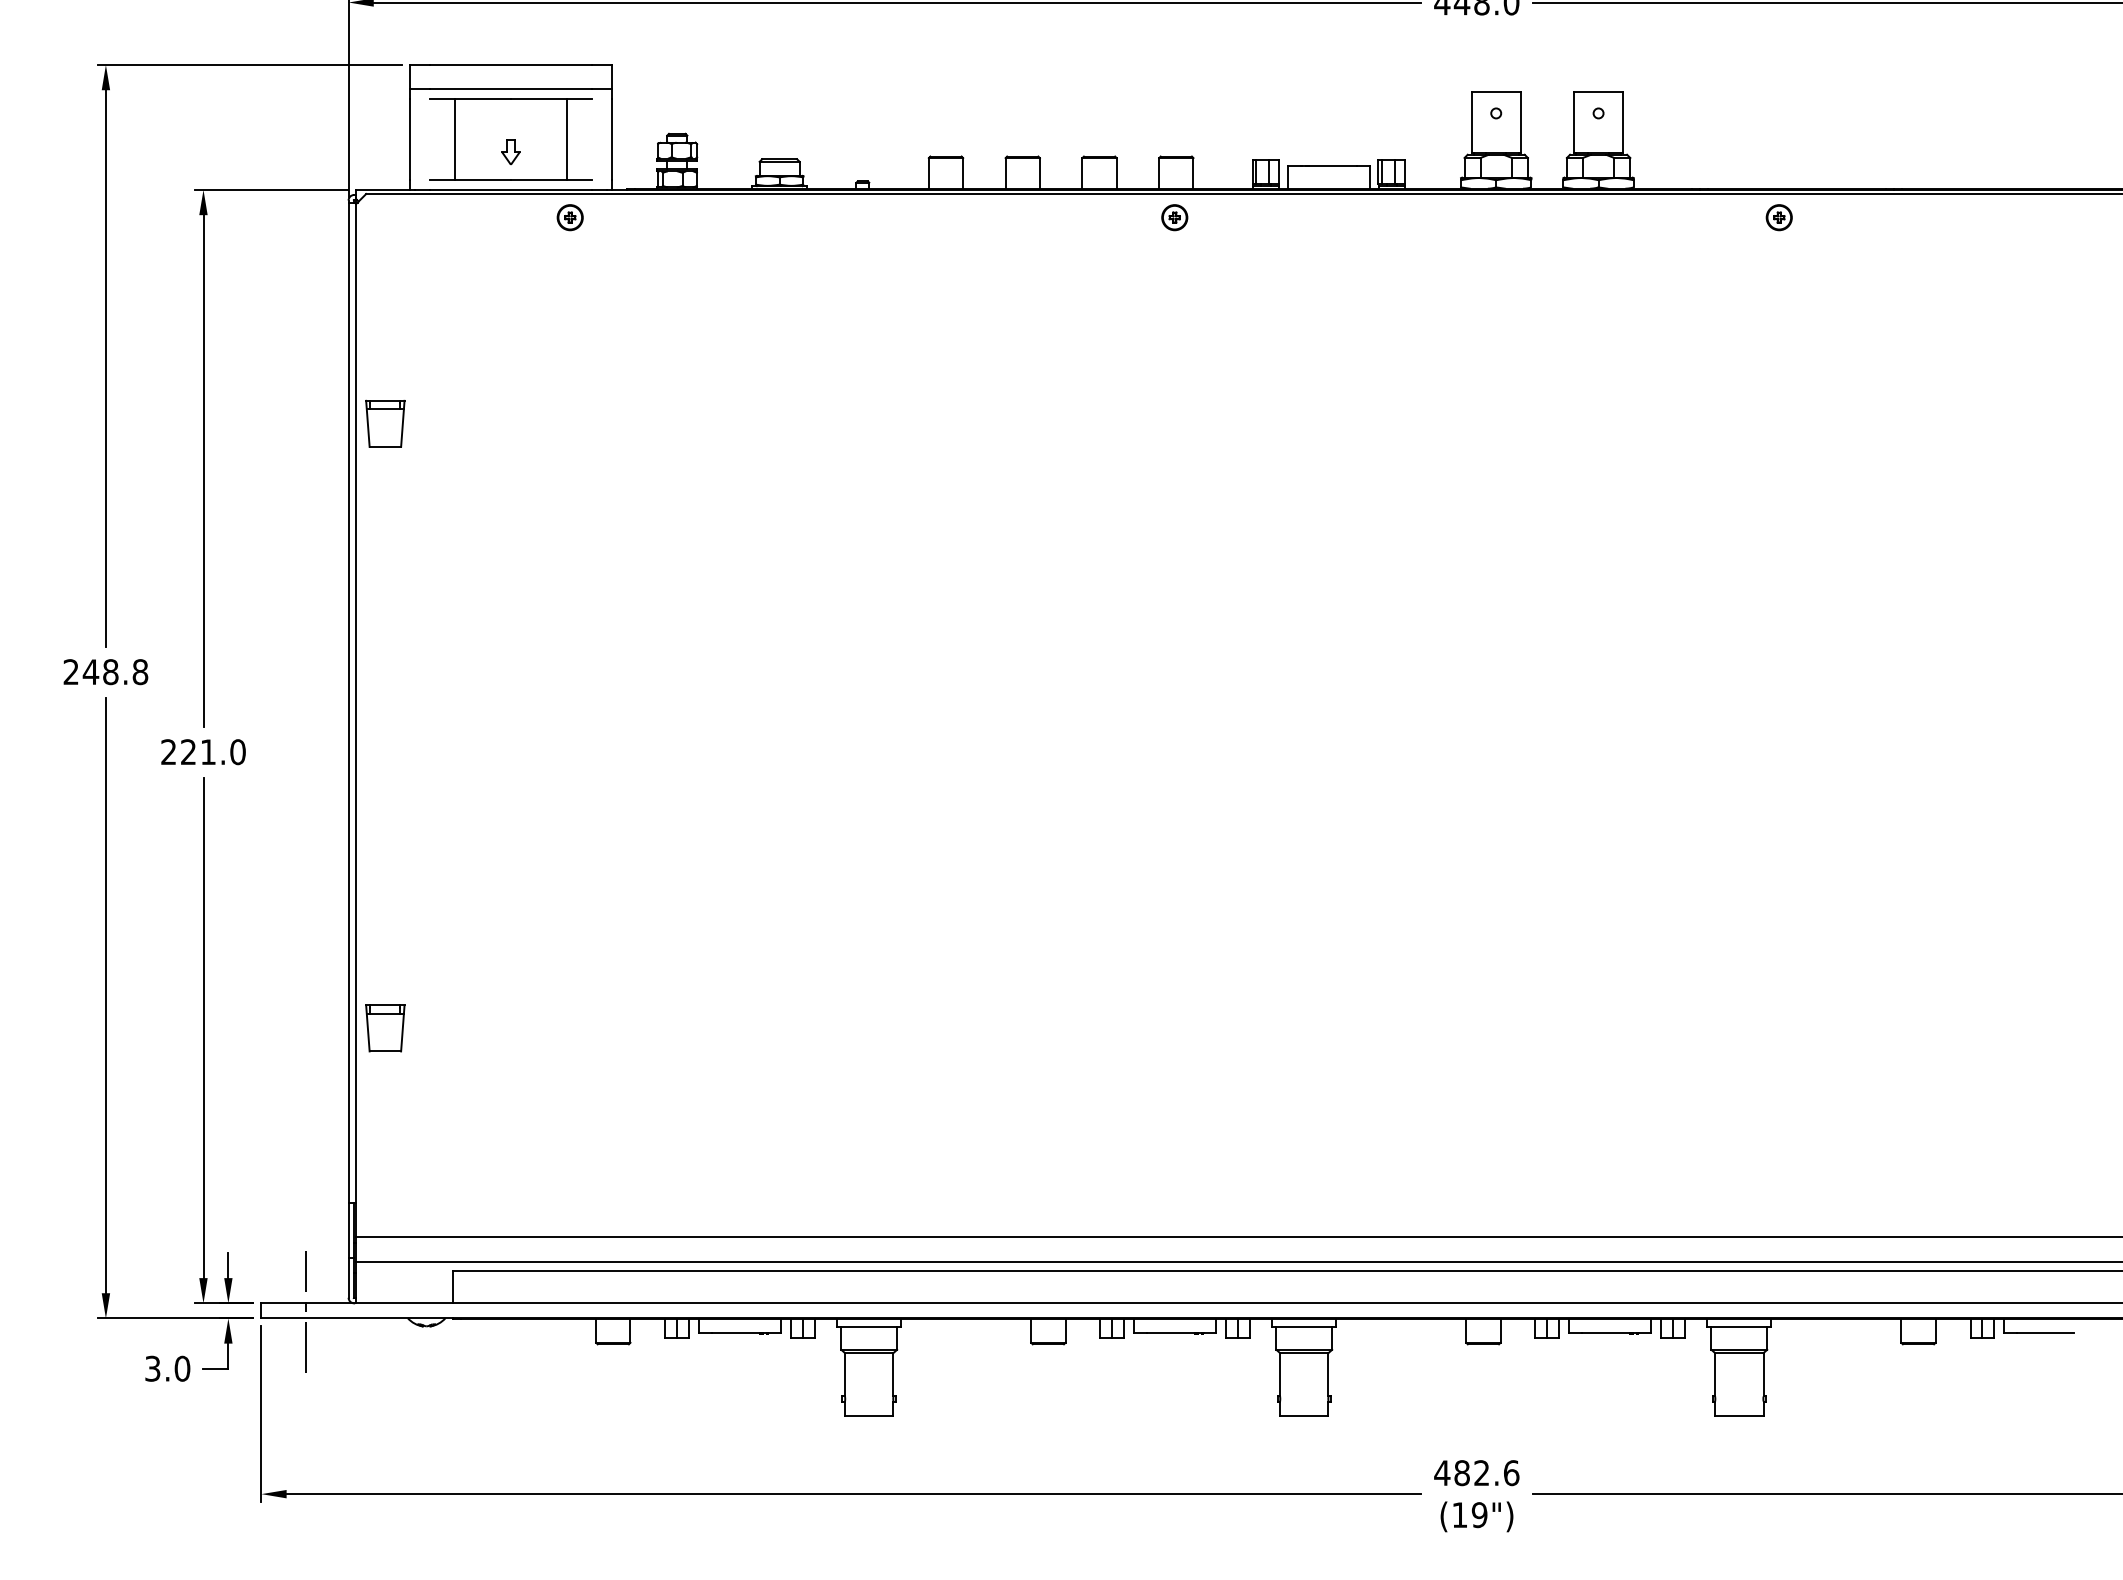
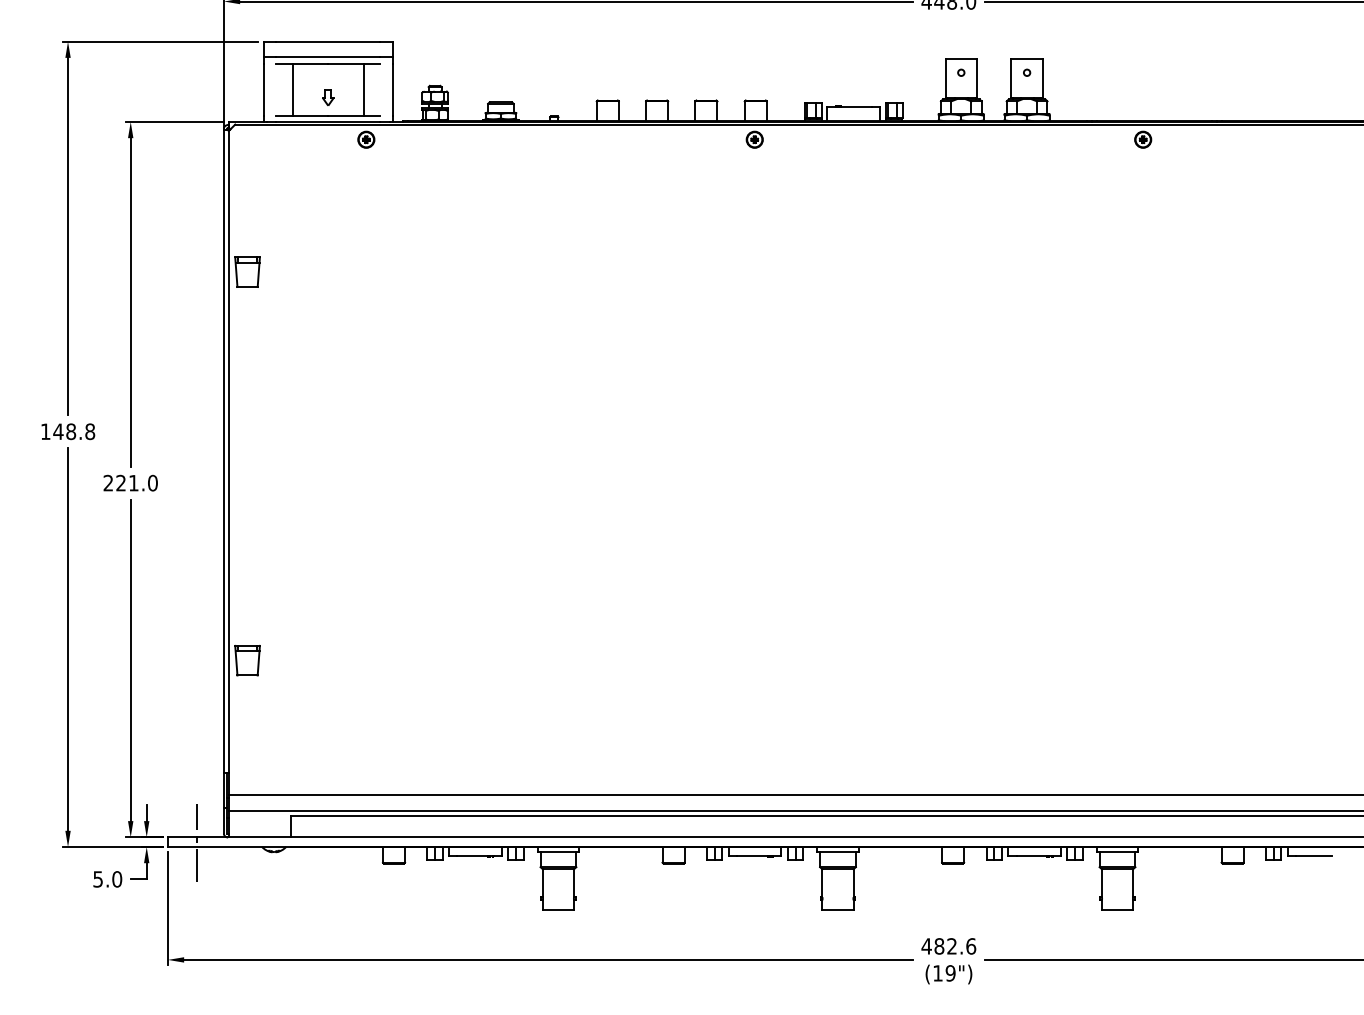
text: (70, 671) -> (45, 431), 248.8 -> 148.8
text: (151, 1367) -> (97, 878), 3.0 -> 5.0

